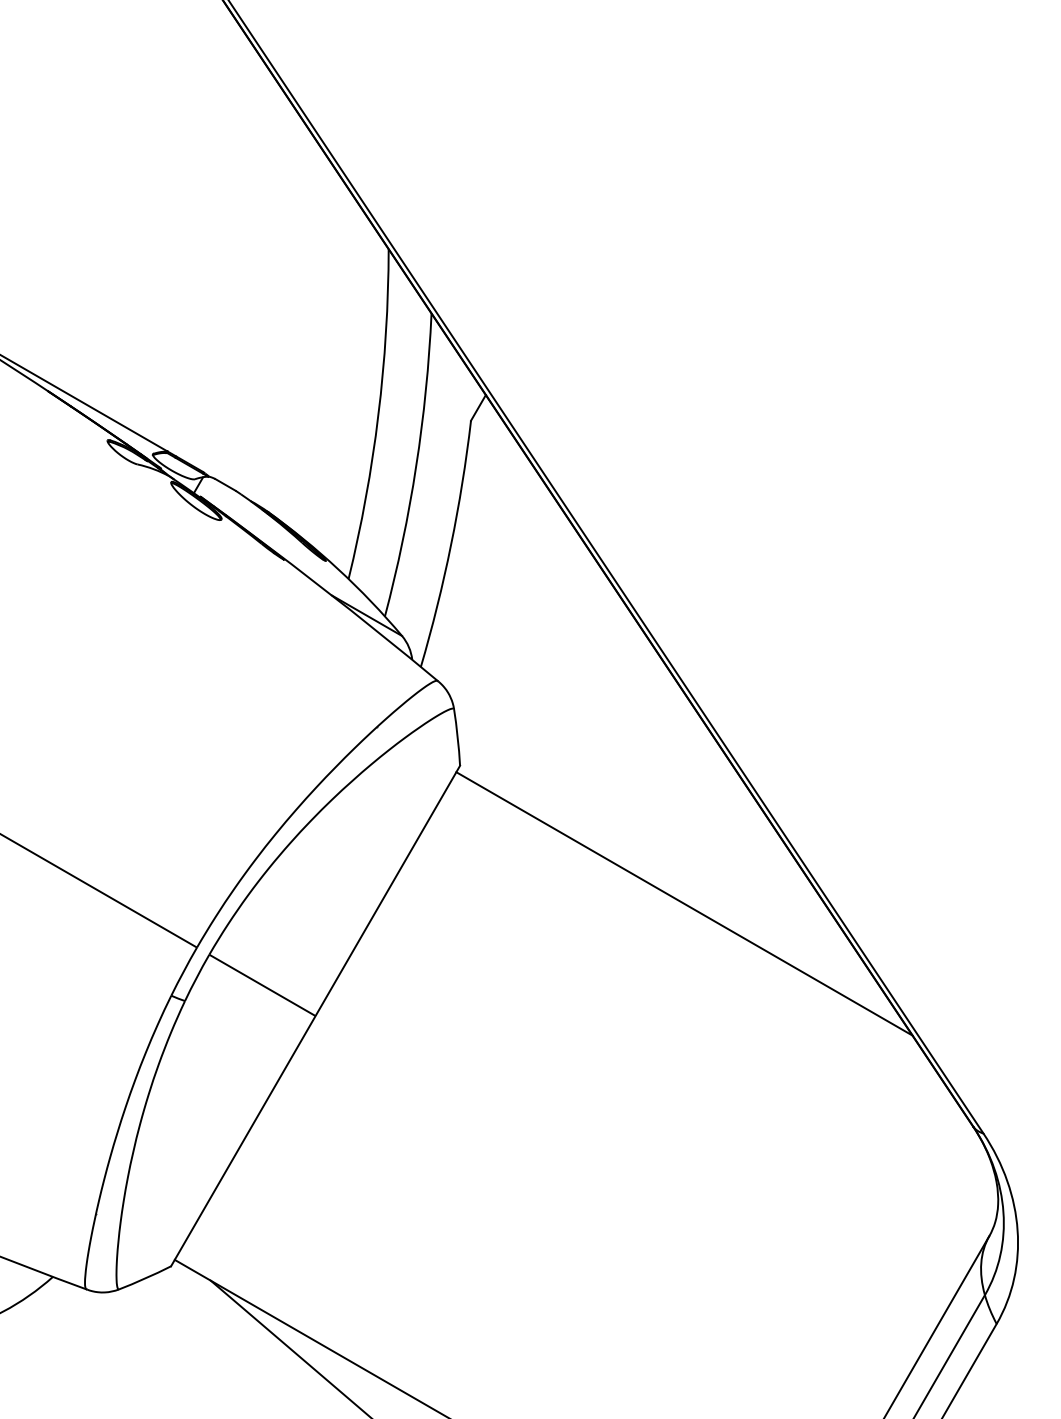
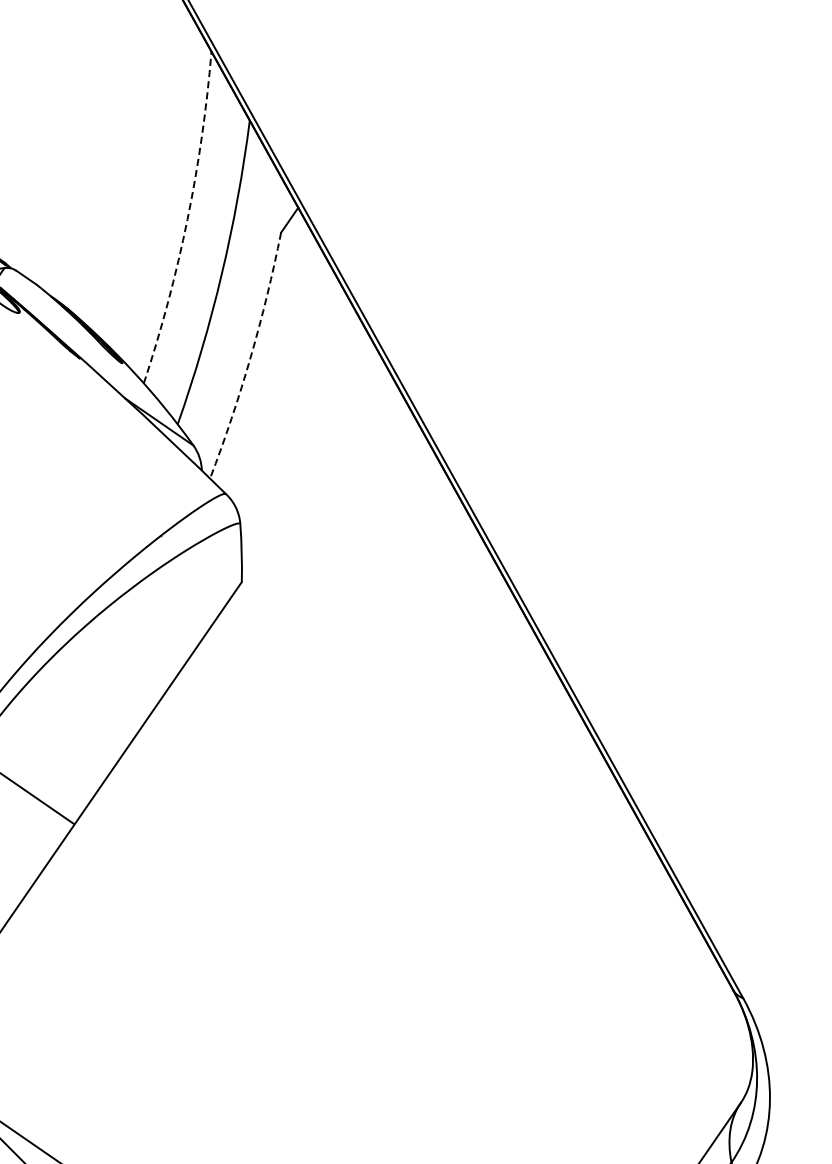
arc: (378, 415) -> (187, 219), solid -> dashed
arc: (451, 544) -> (251, 356), solid -> dashed
line: (684, 903) -> (458, 740), removed

